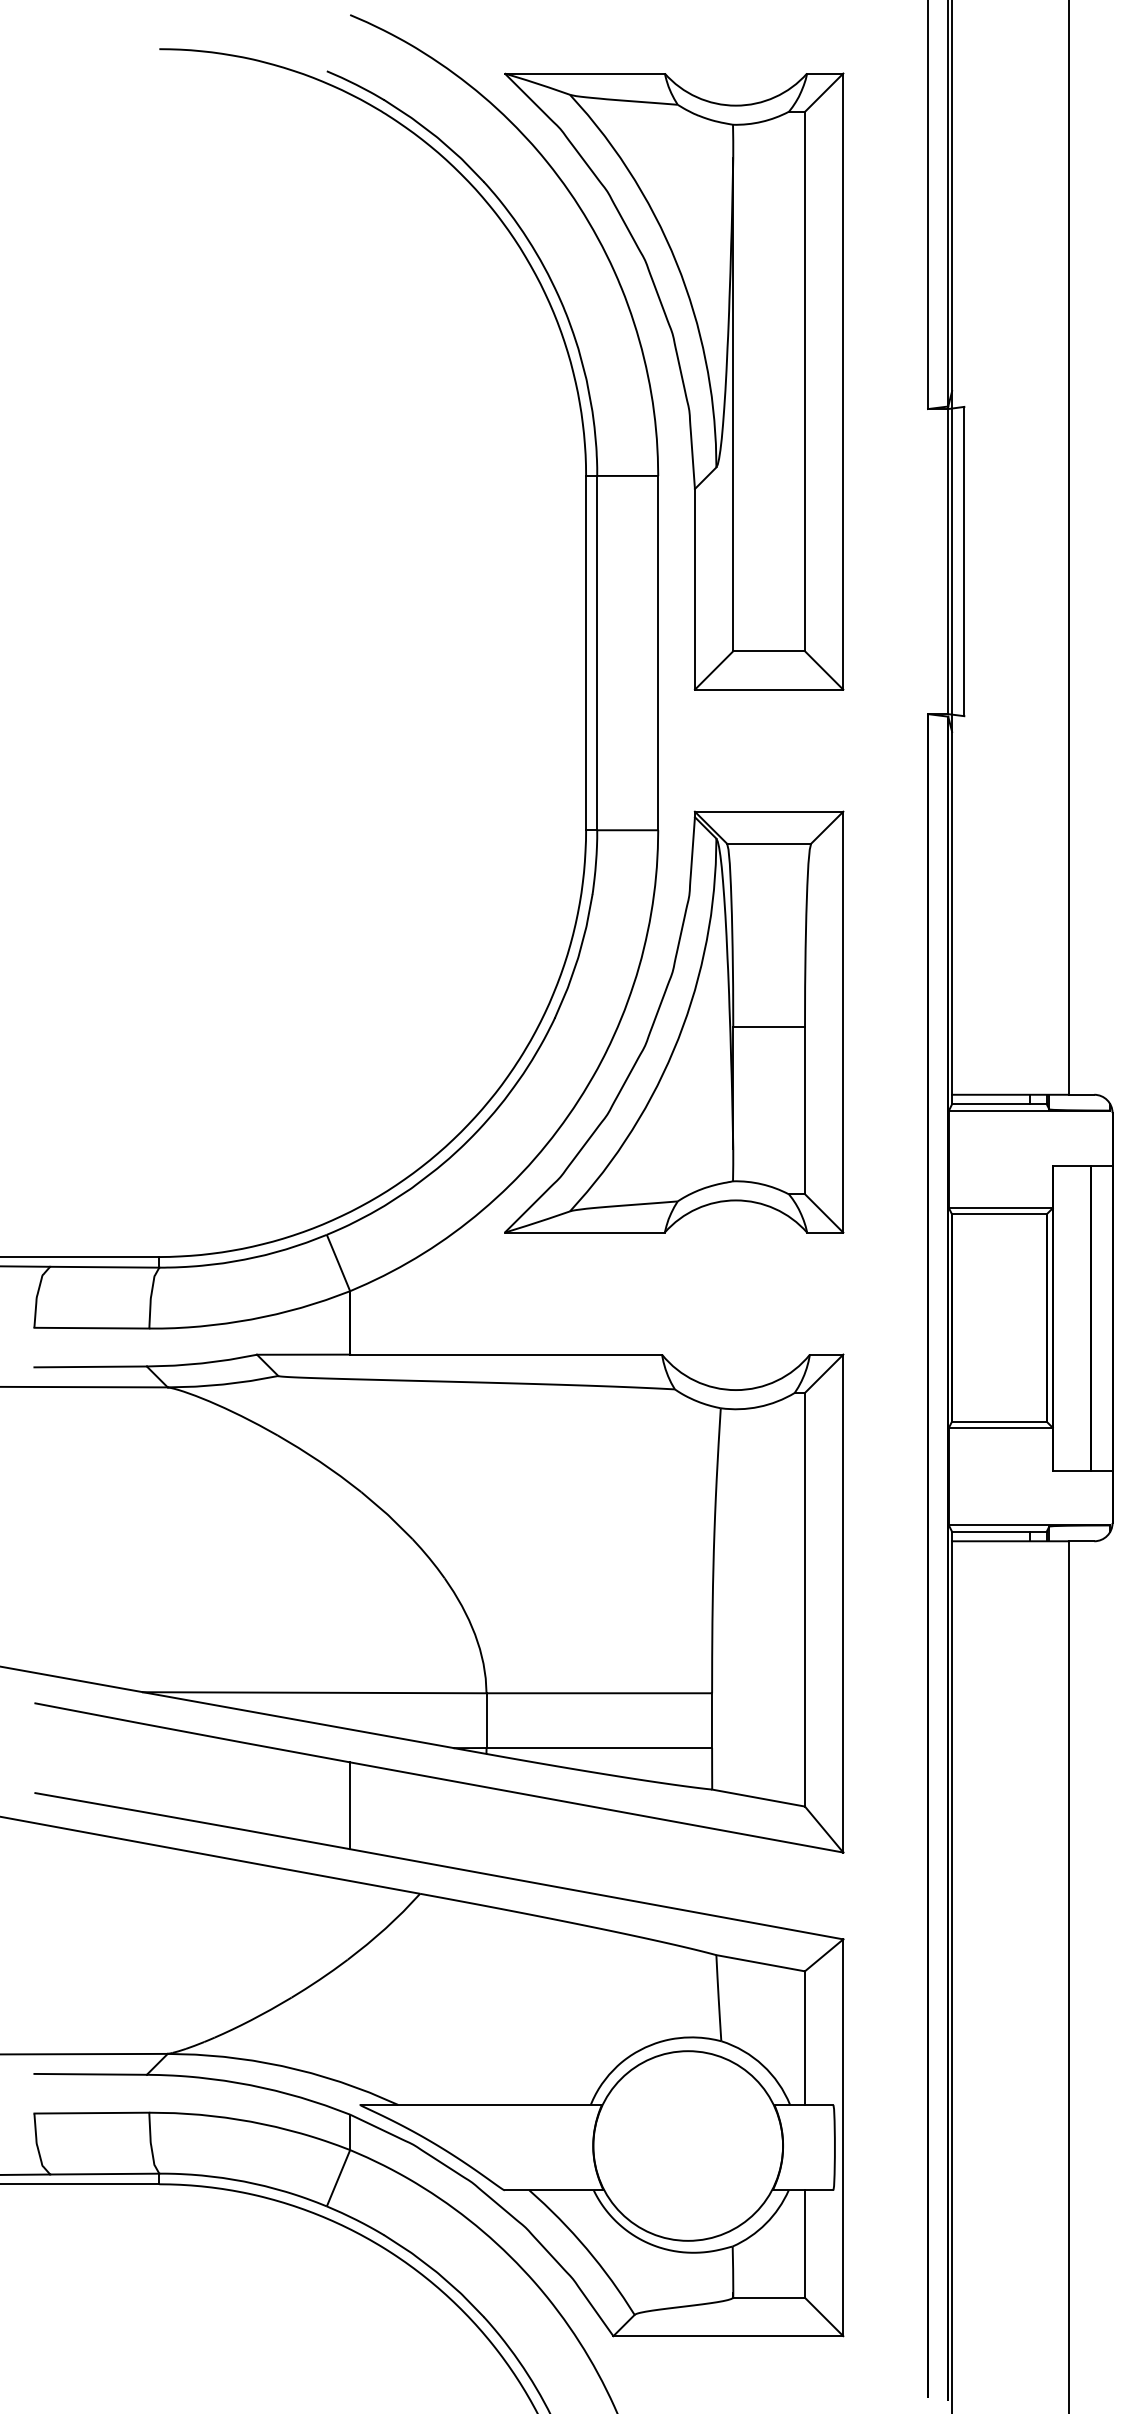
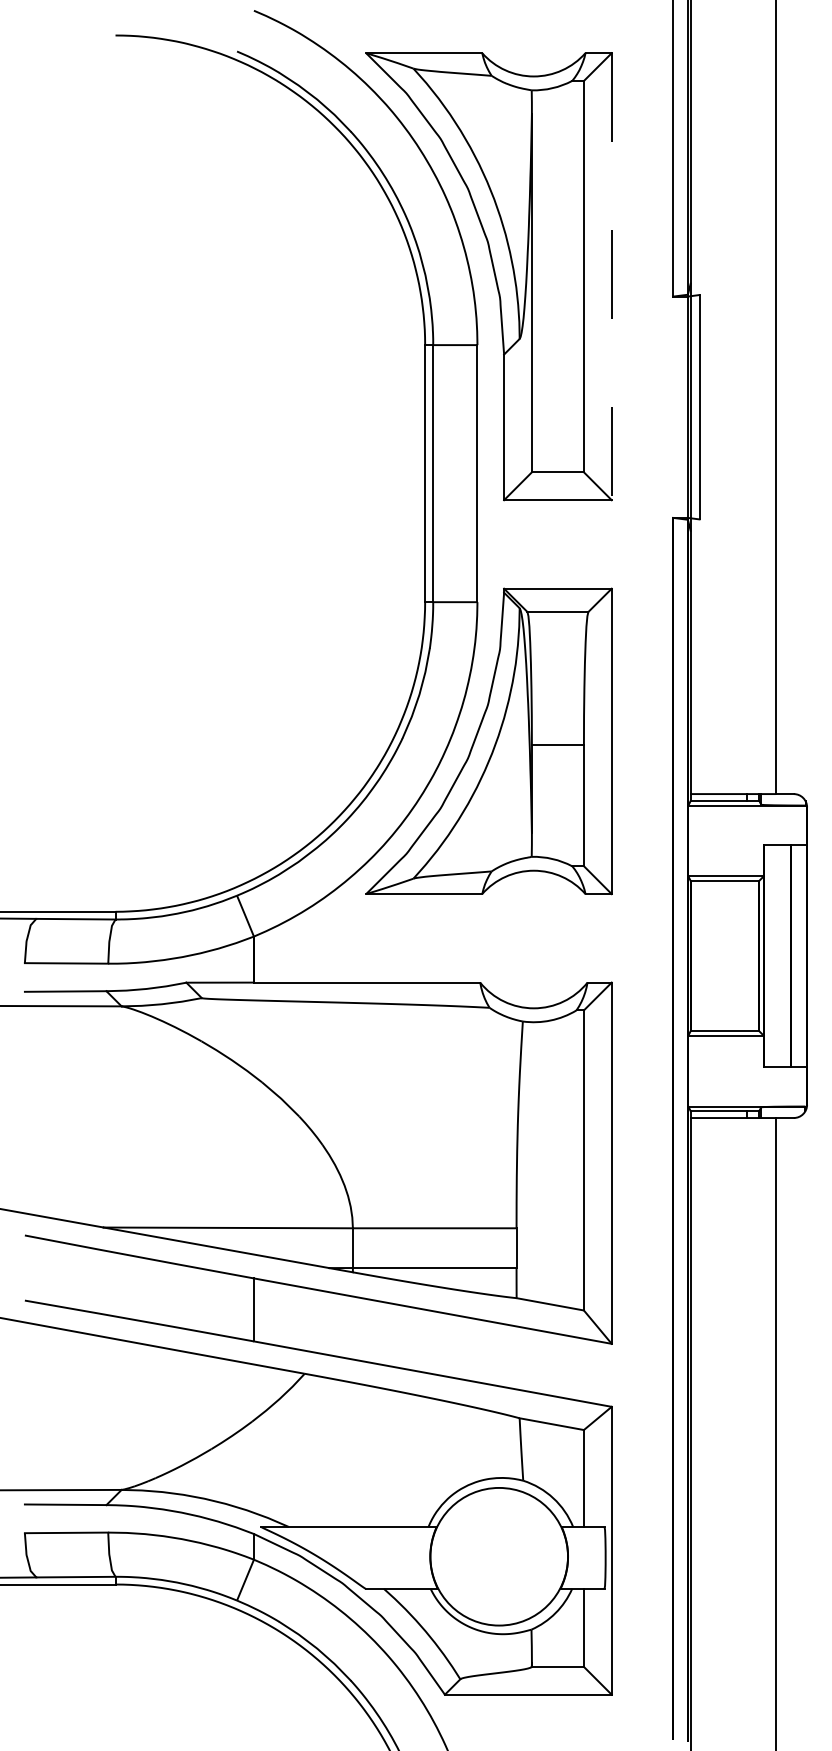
line: (843, 382) -> (611, 277), solid -> dashed

